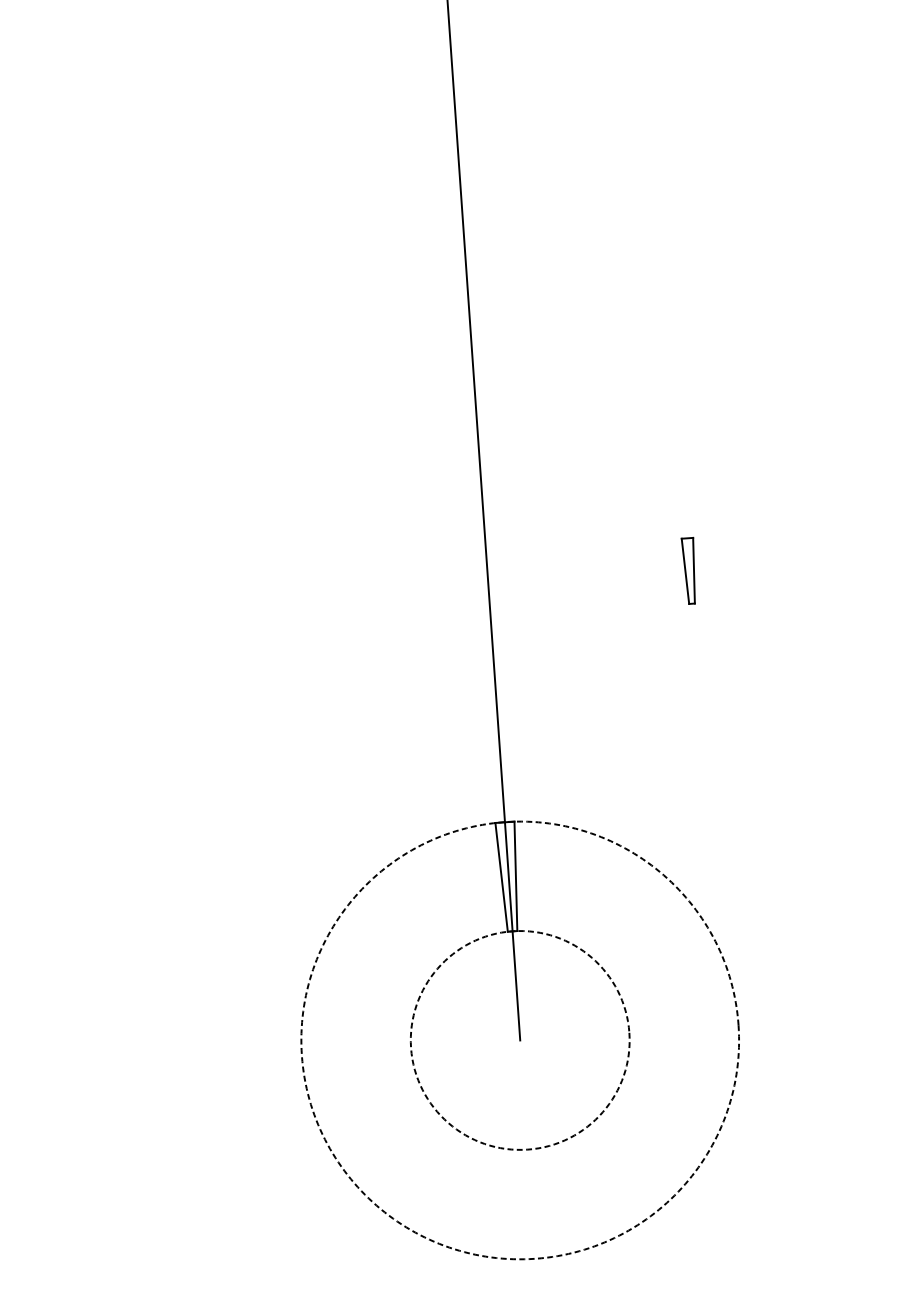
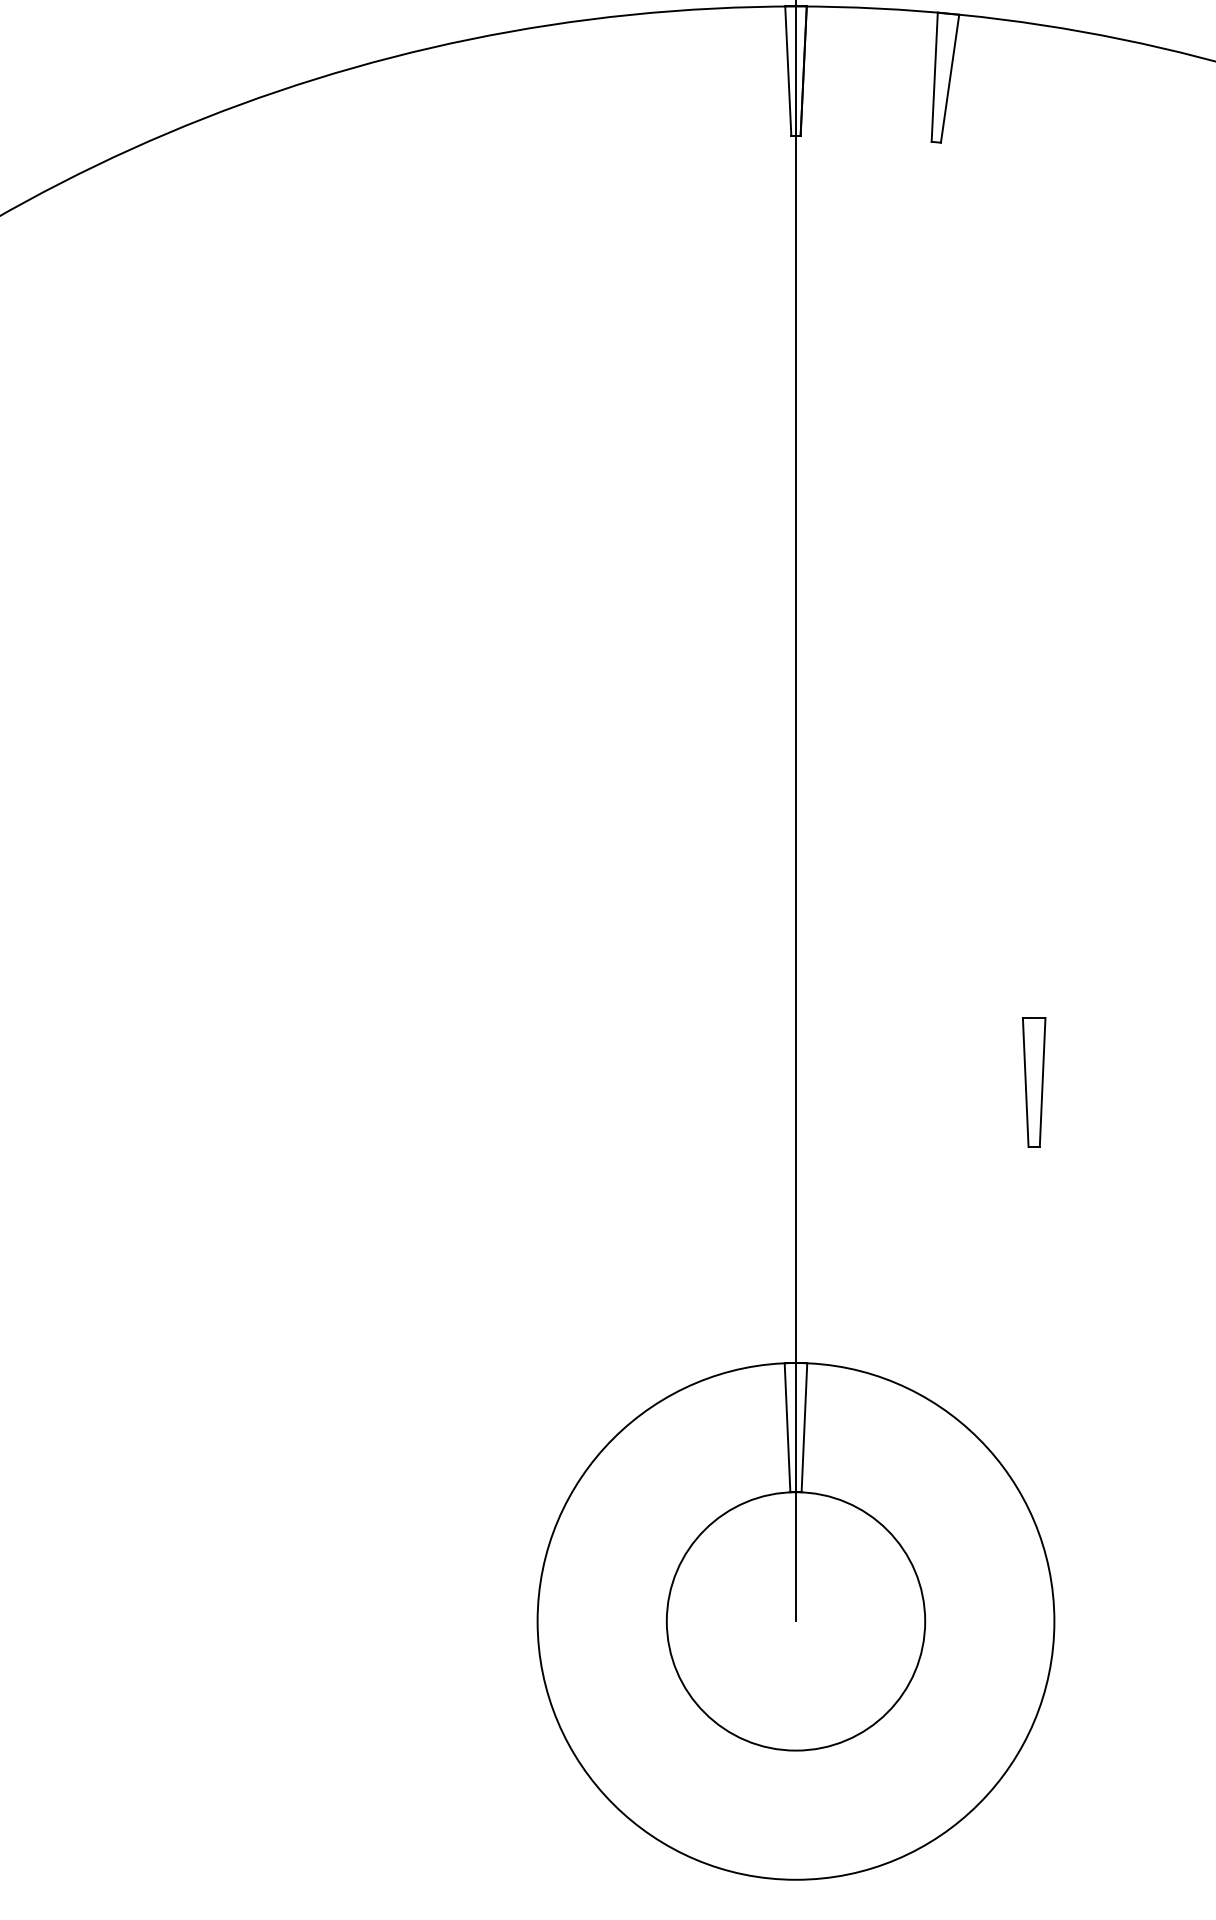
part: (689, 571) -> (1034, 1082), size x1.67
circle: (519, 1040) -> (795, 1621), dashed -> solid
circle: (519, 1040) -> (795, 1621), dashed -> solid

